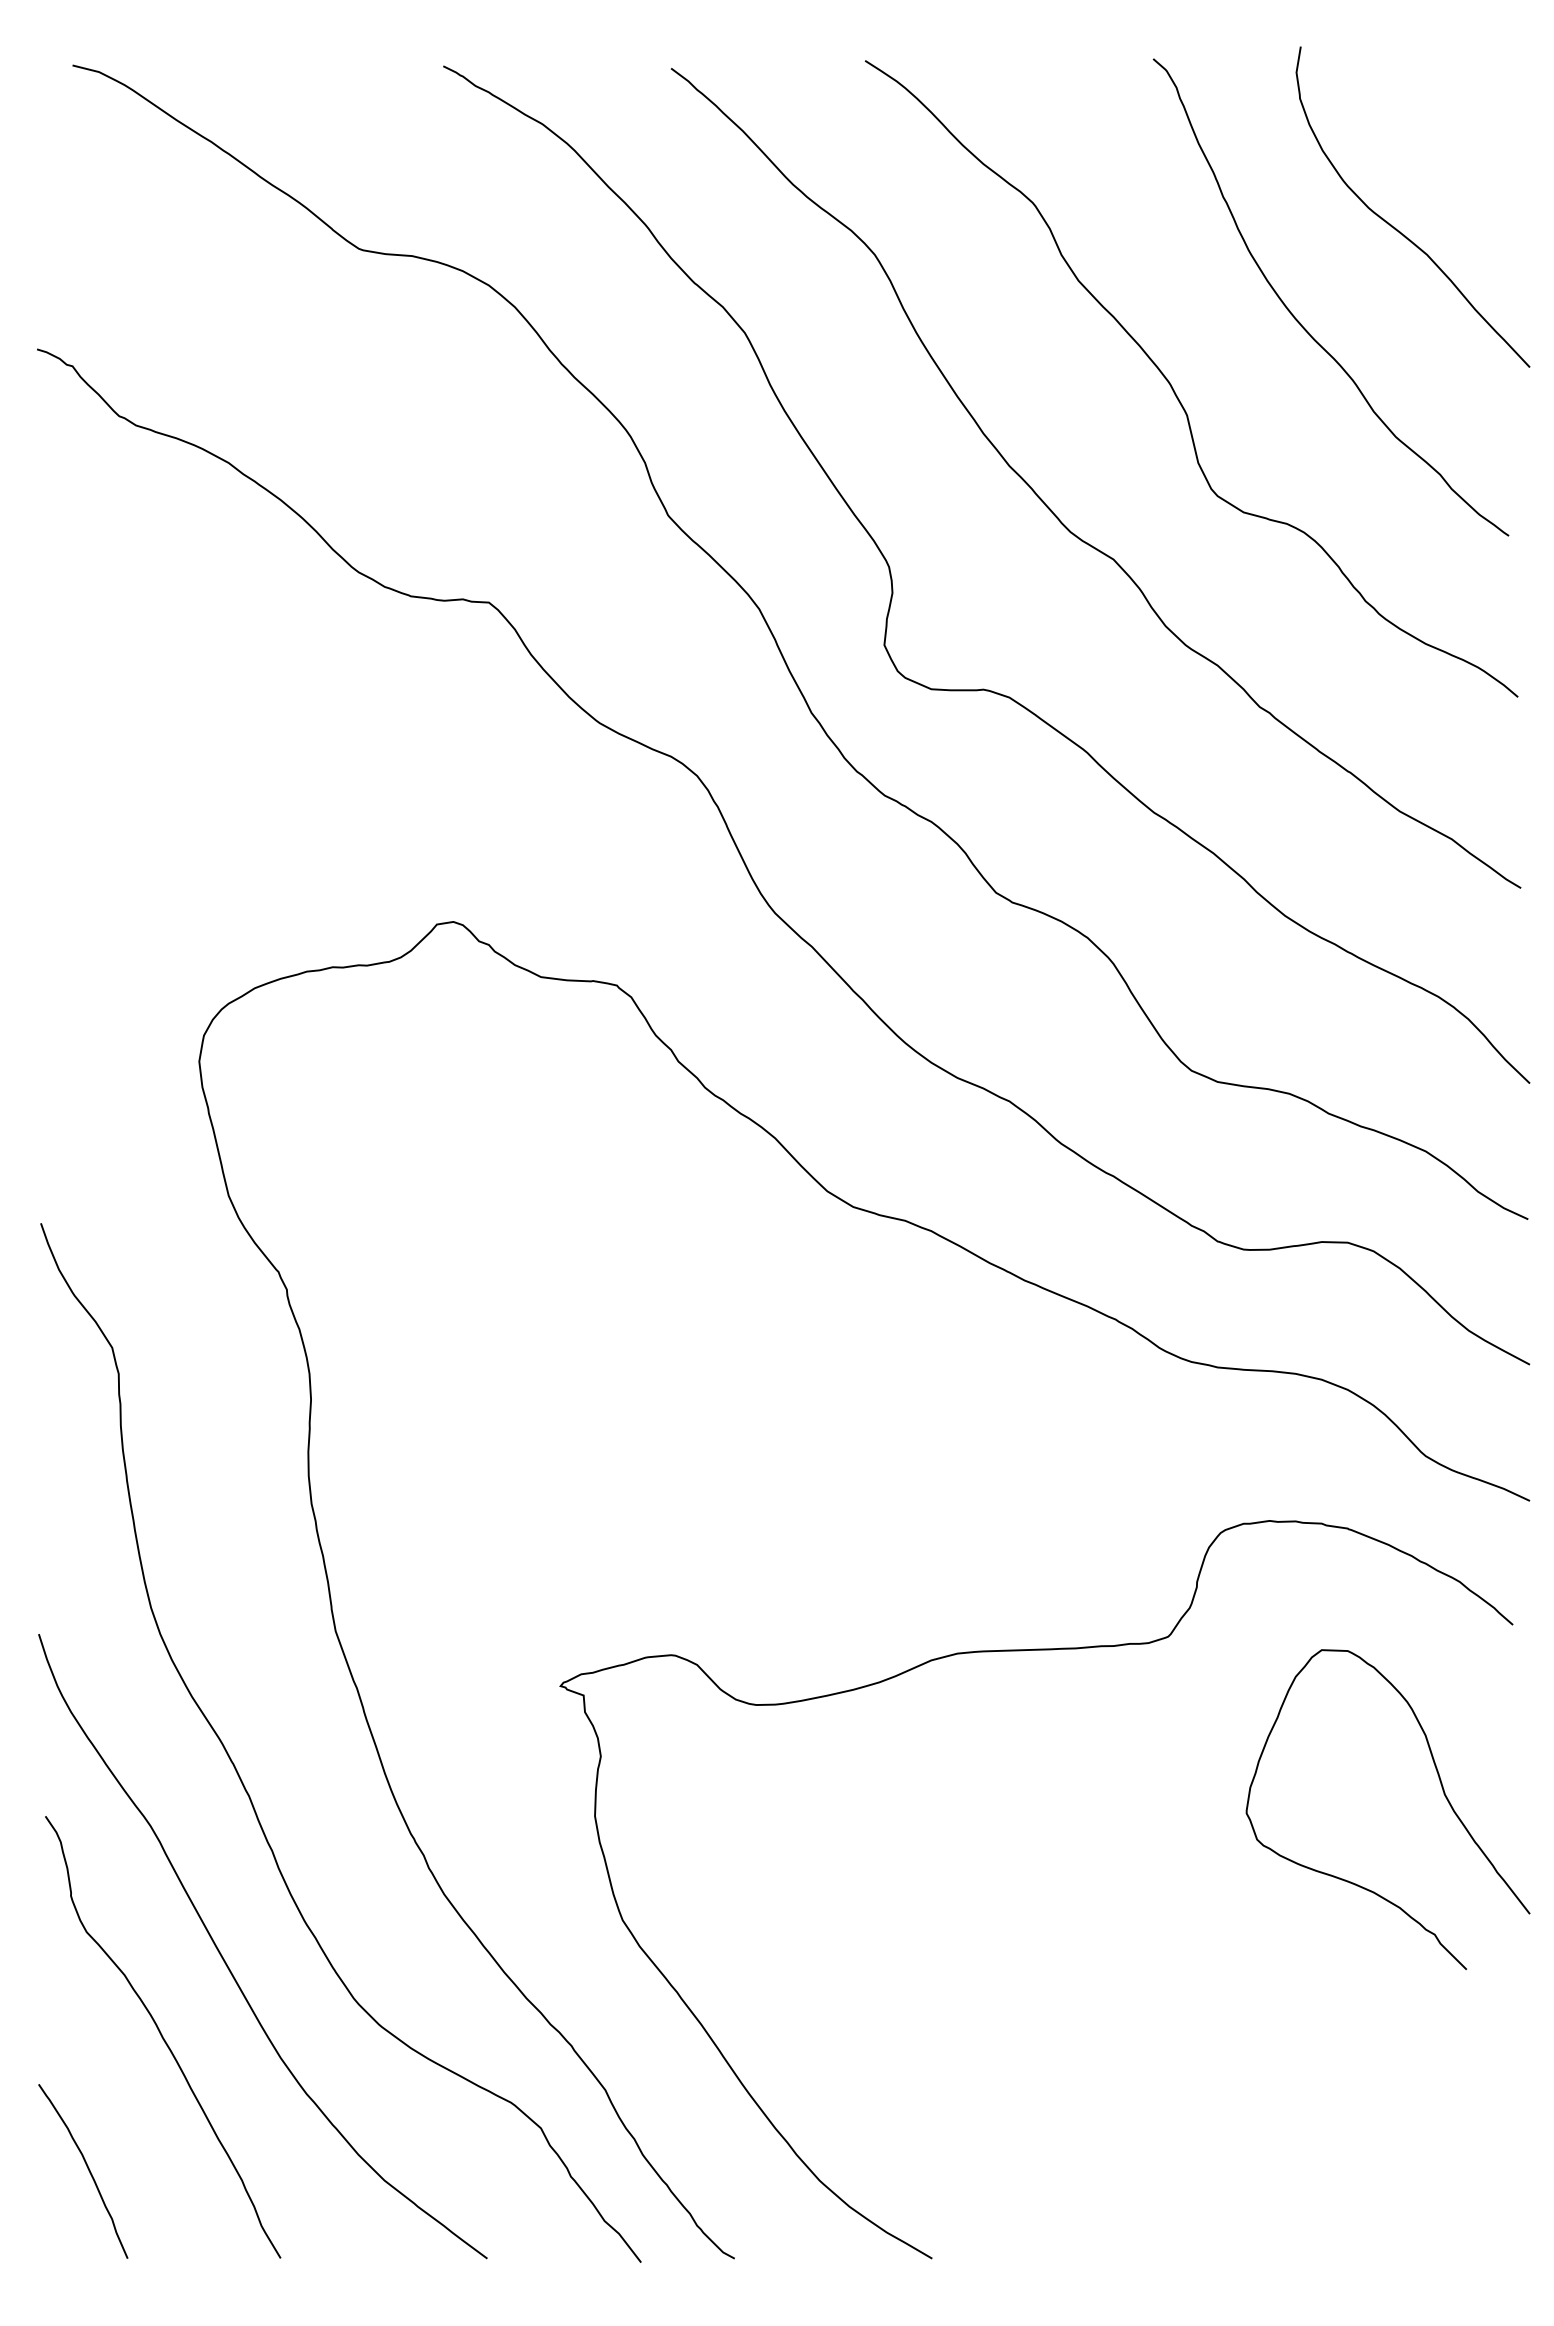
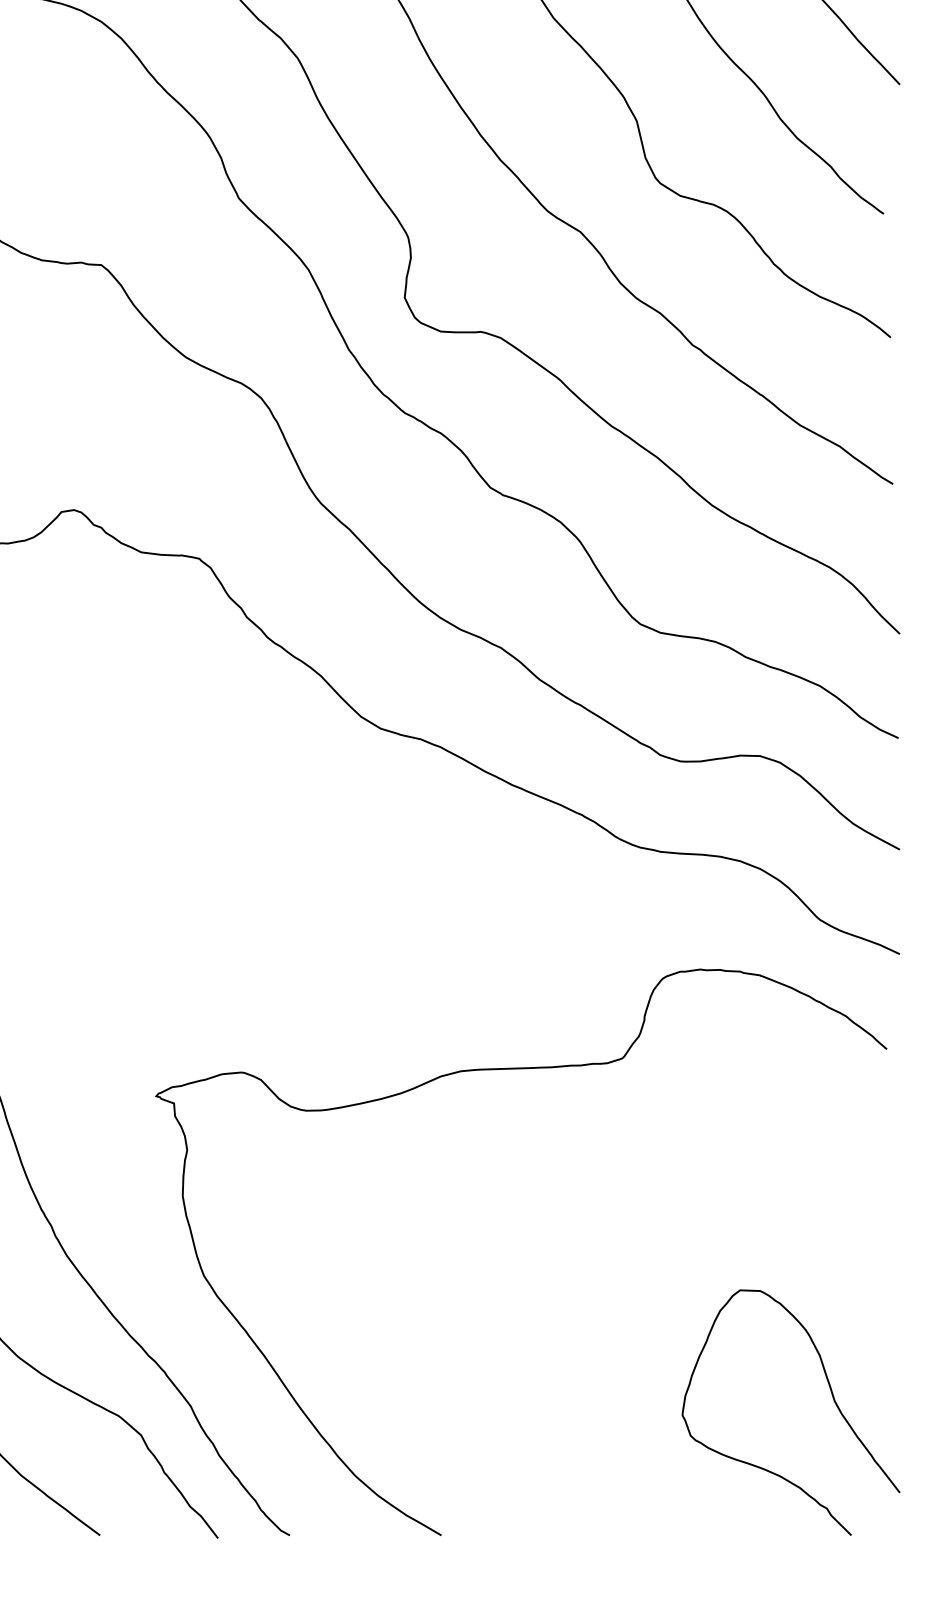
curve: (1443, 1794) -> (833, 1401), moved

